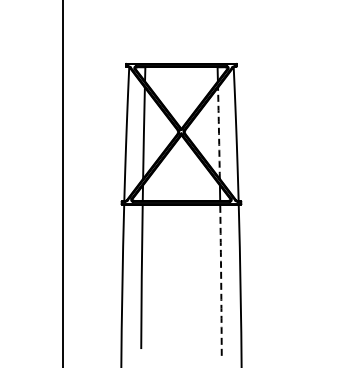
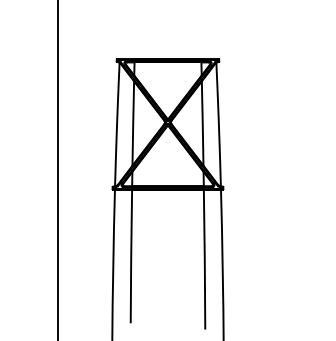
arc: (219, 133) -> (203, 123), dashed -> solid
arc: (221, 280) -> (205, 259), dashed -> solid

